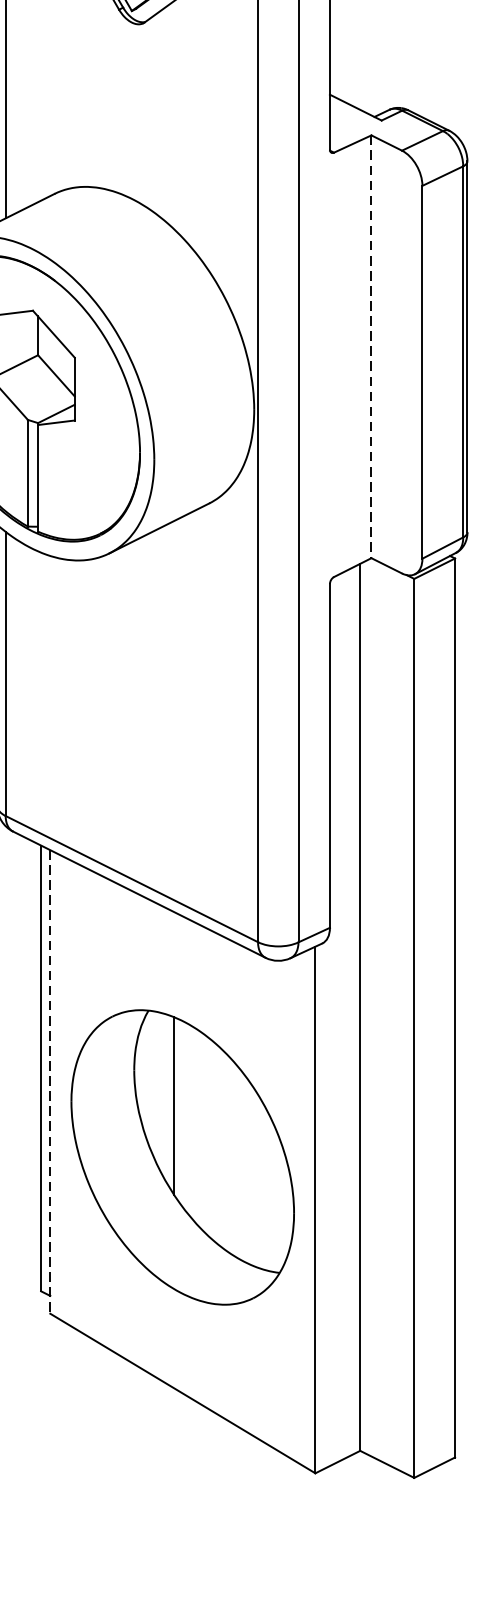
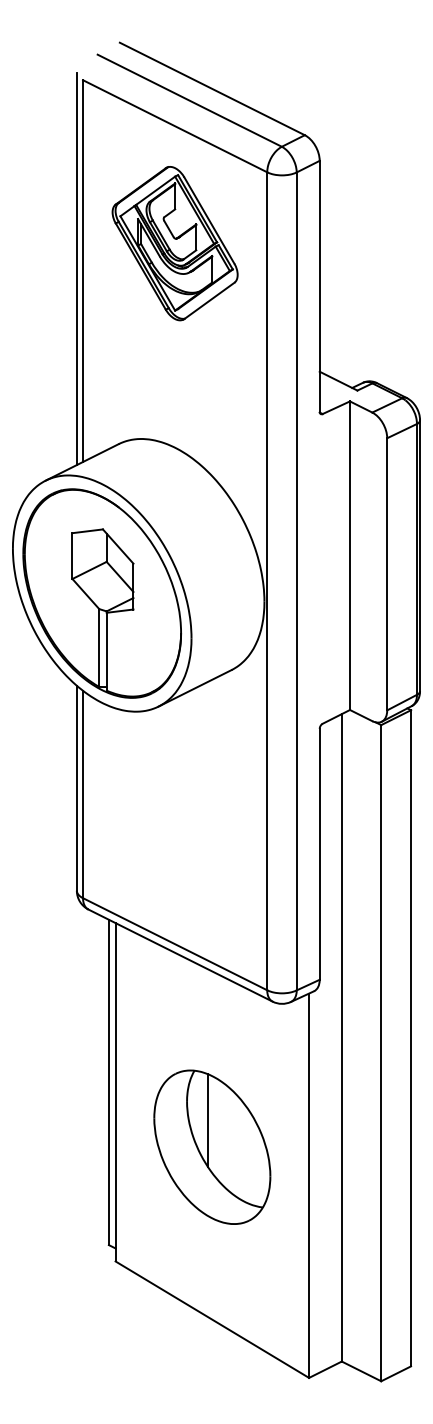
line: (372, 347) -> (350, 556), dashed -> solid
line: (50, 1082) -> (115, 1092), dashed -> solid
part: (183, 1156) -> (212, 1146), size x0.71

